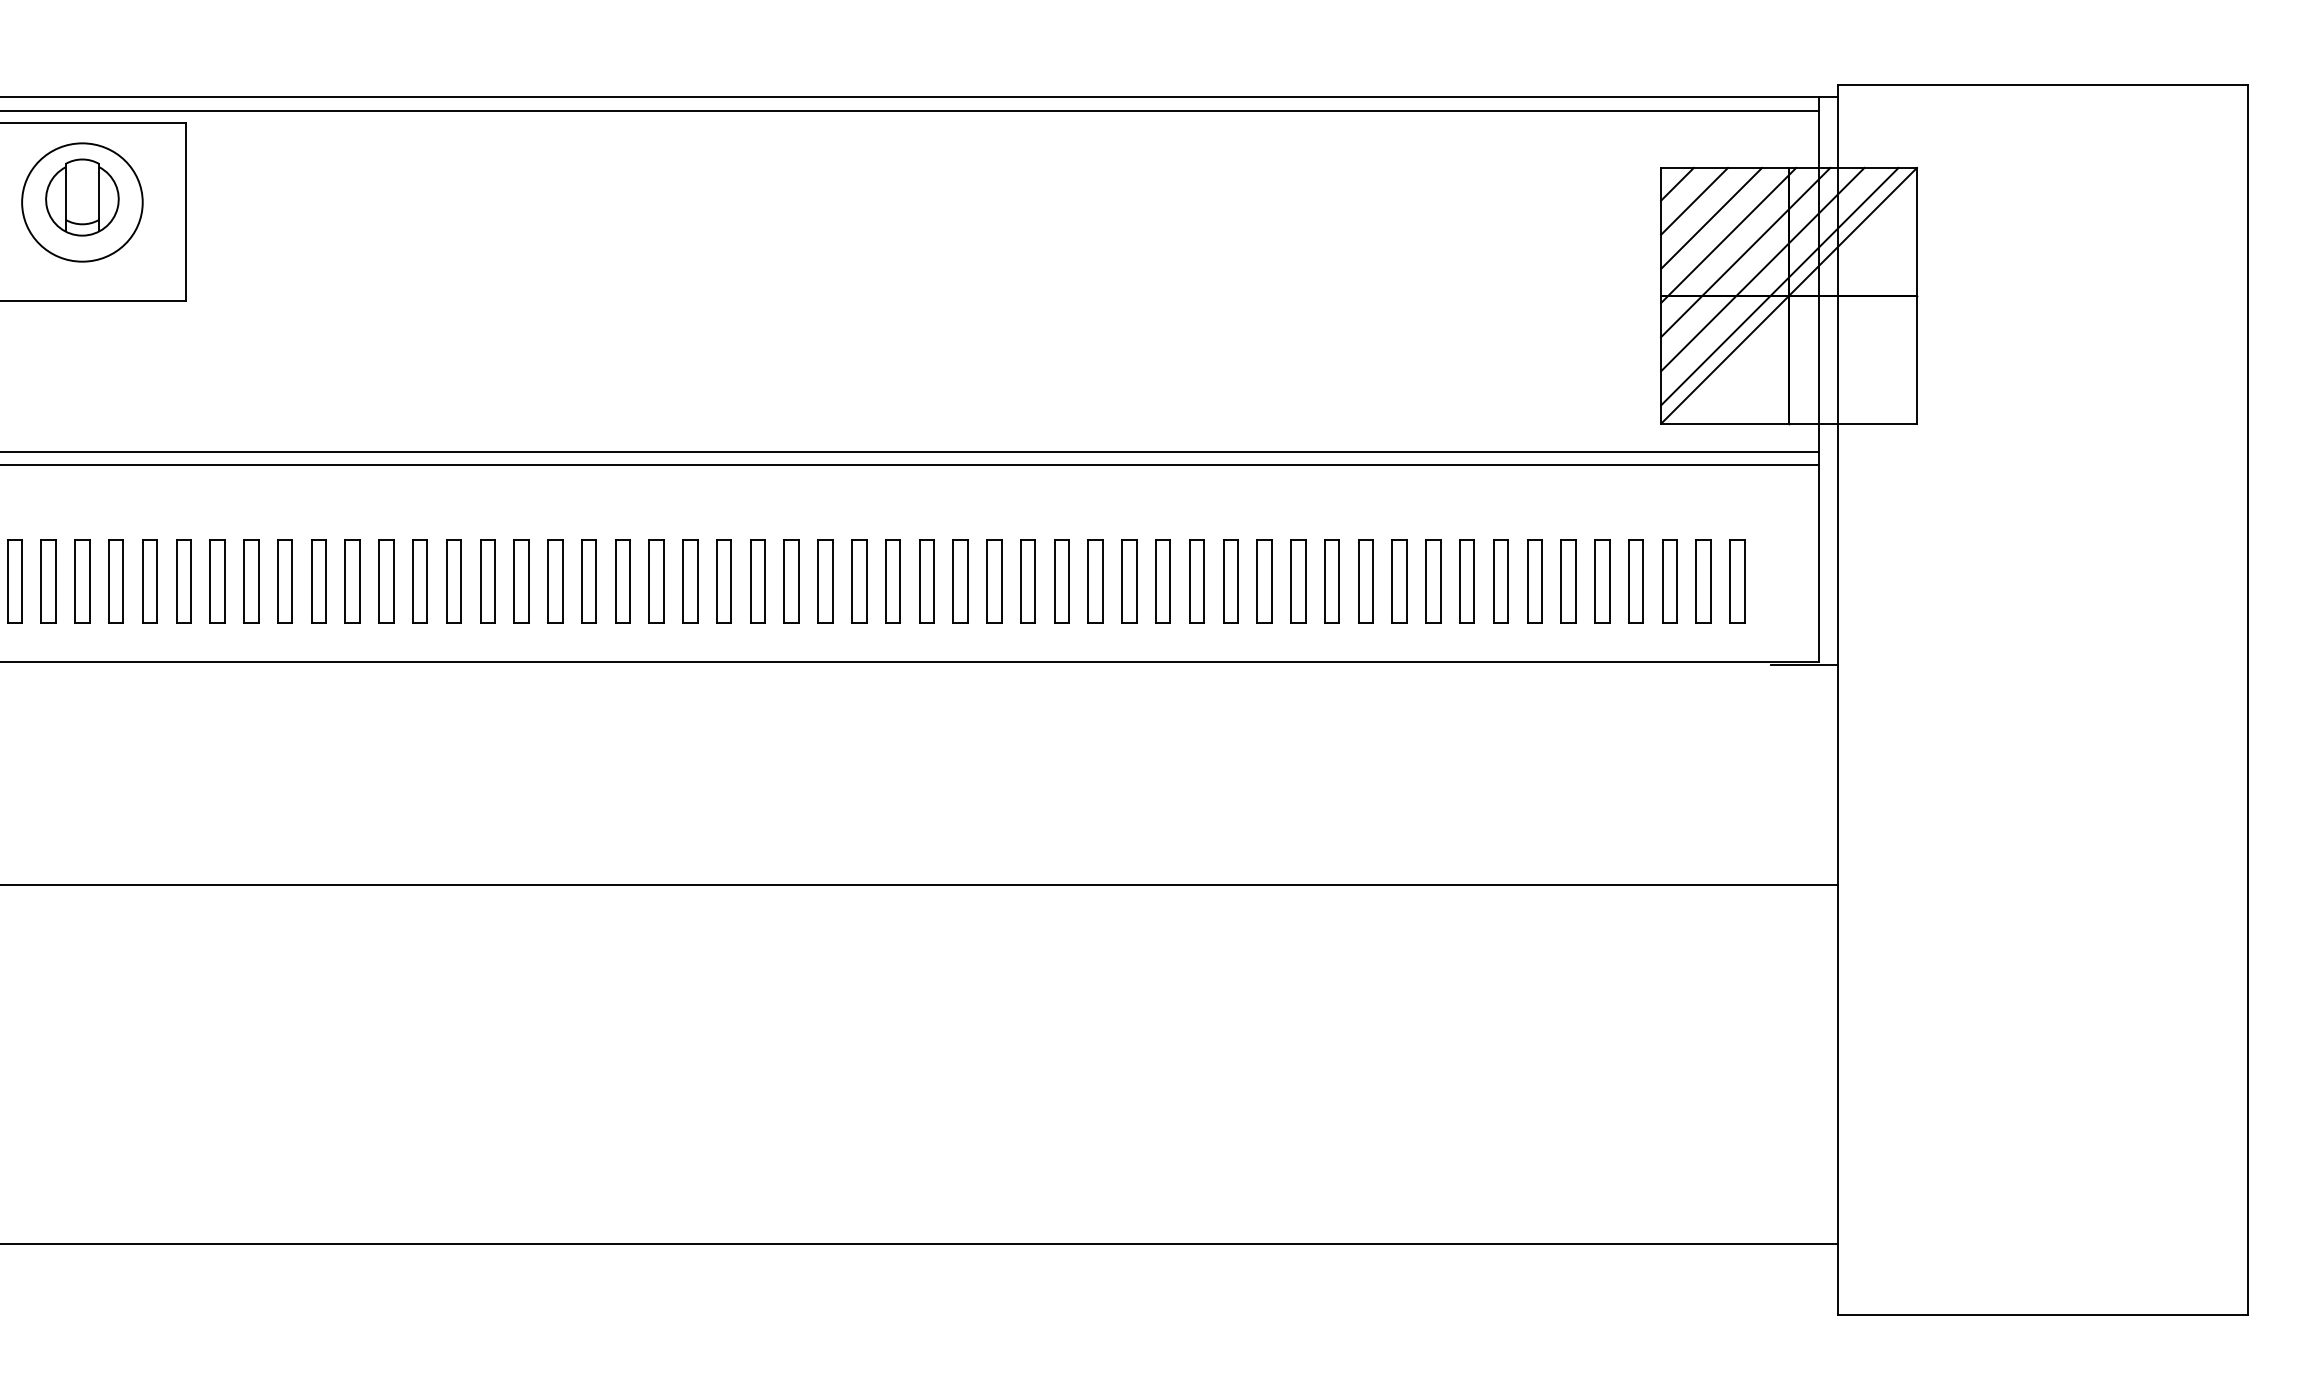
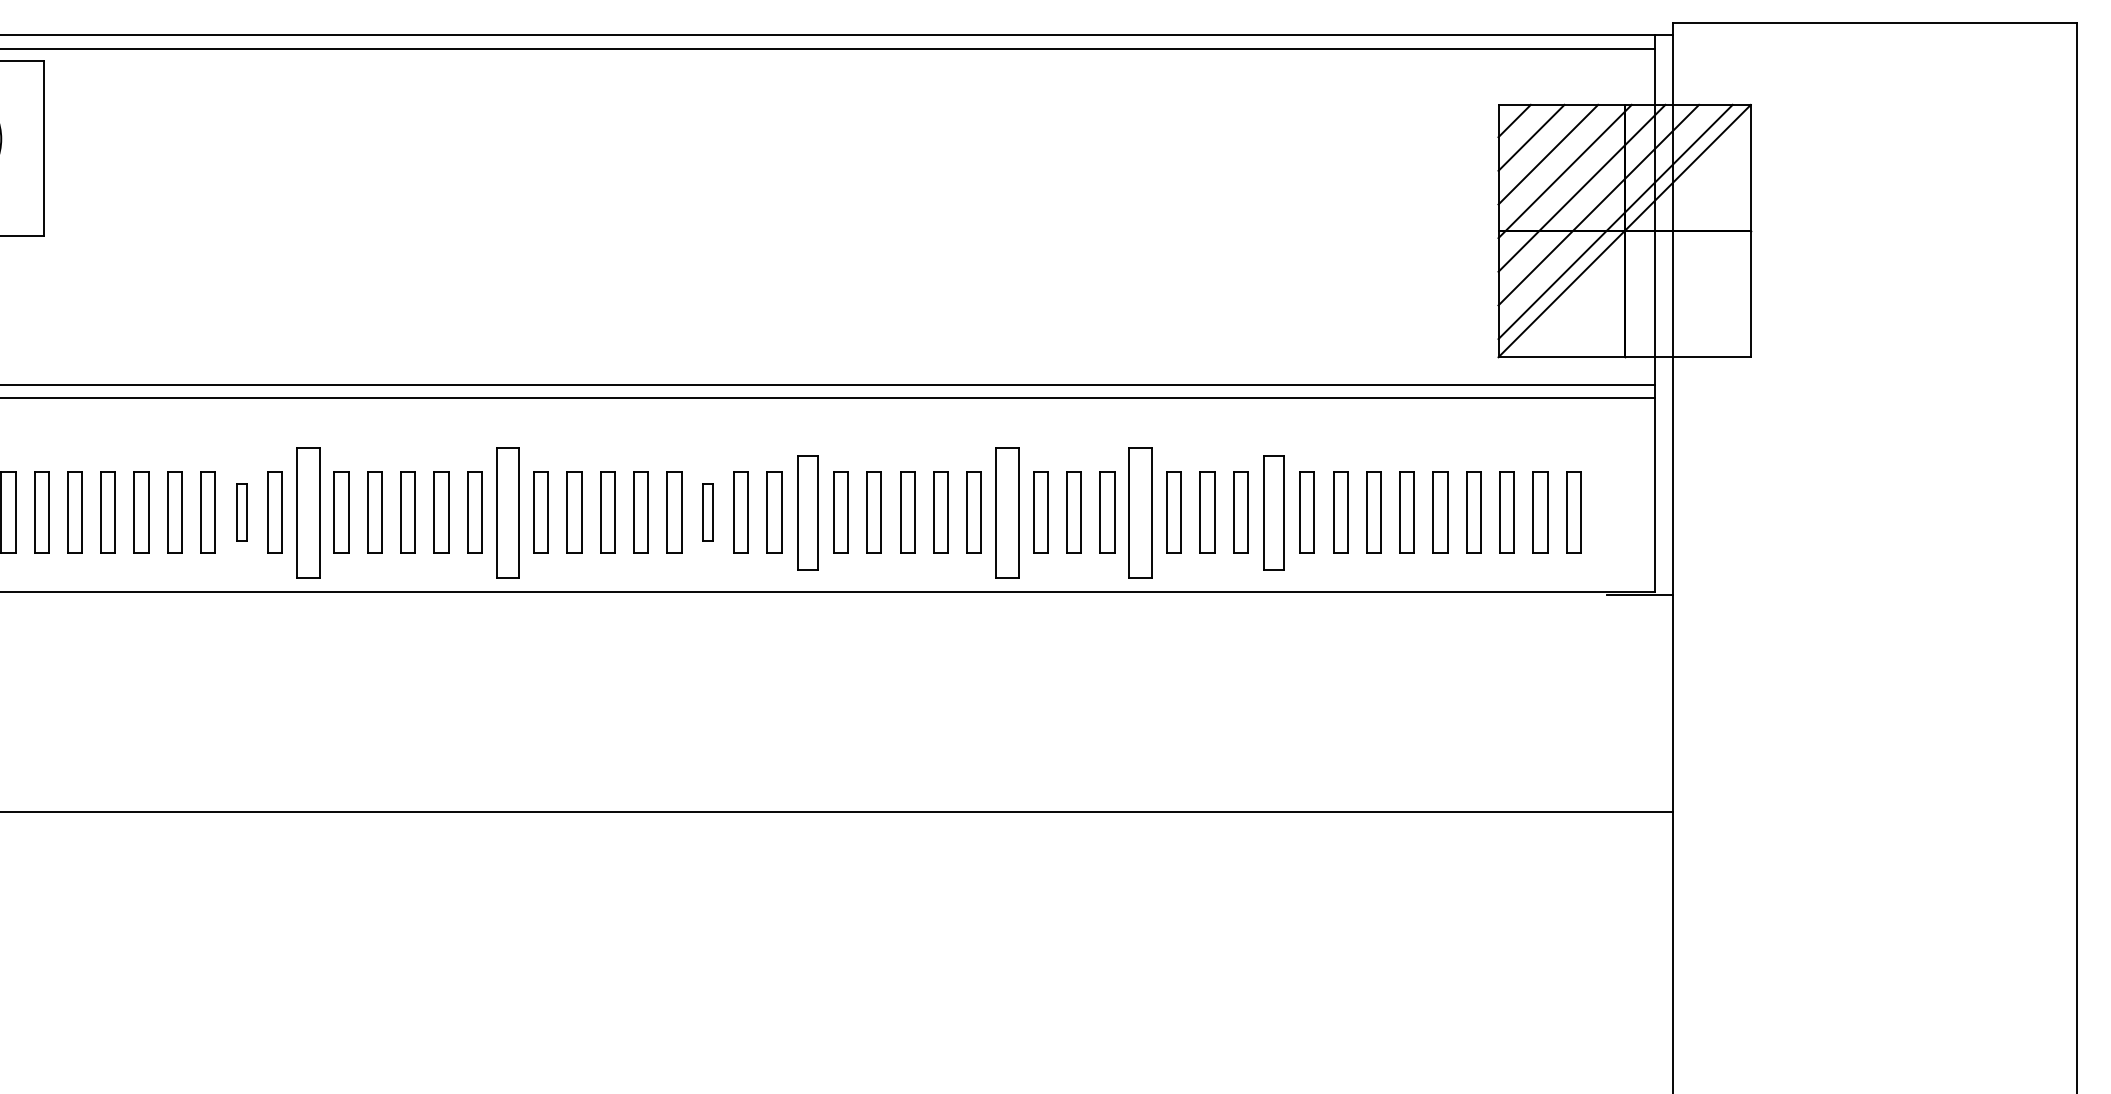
part: (386, 581) -> (241, 512), size x0.7
part: (453, 581) -> (307, 512), size x1.6
part: (656, 581) -> (507, 512), size x1.6
part: (859, 581) -> (708, 512), size x0.7
part: (960, 581) -> (807, 512), size x1.4
part: (1162, 581) -> (1006, 512), size x1.6
part: (1298, 581) -> (1140, 512), size x1.6
part: (1433, 581) -> (1274, 512), size x1.4

